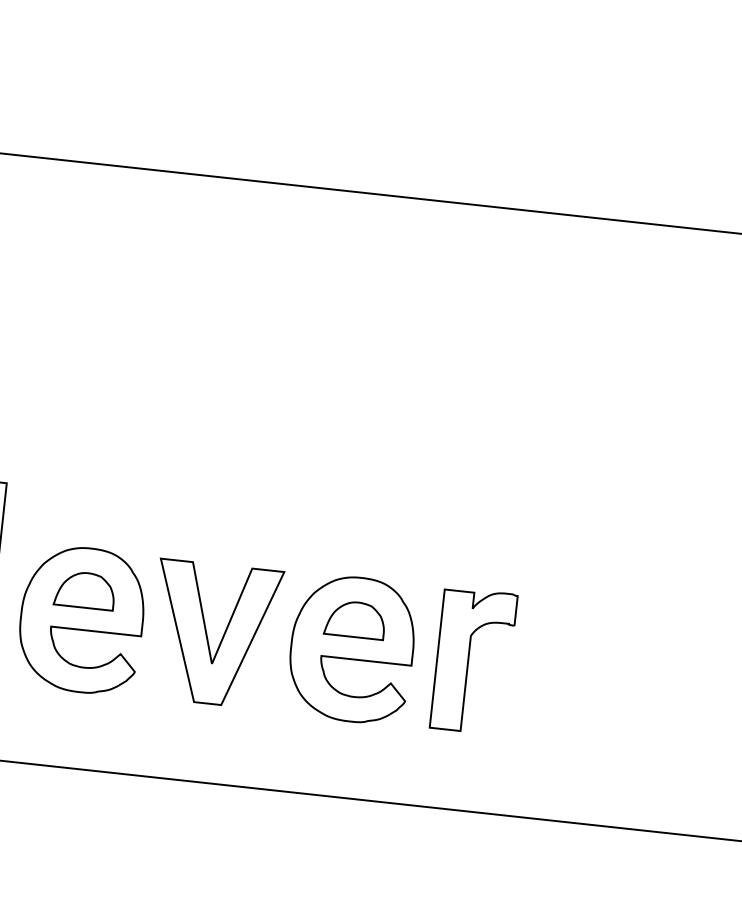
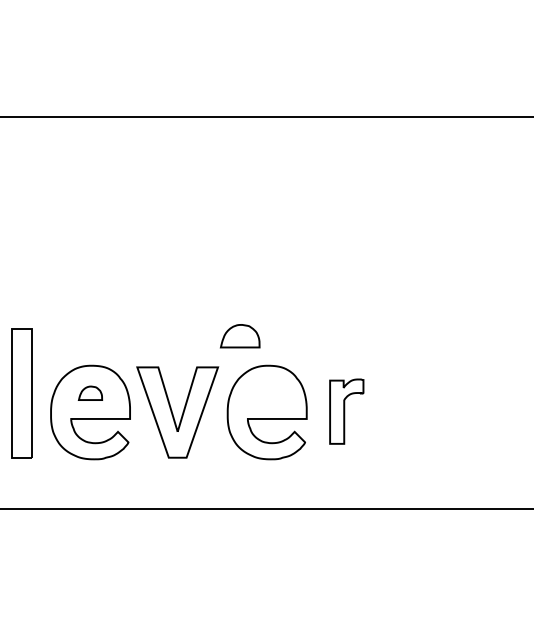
part: (84, 590) -> (90, 393), size x0.6
part: (355, 620) -> (240, 336), moved
part: (473, 660) -> (346, 411), size x0.7

